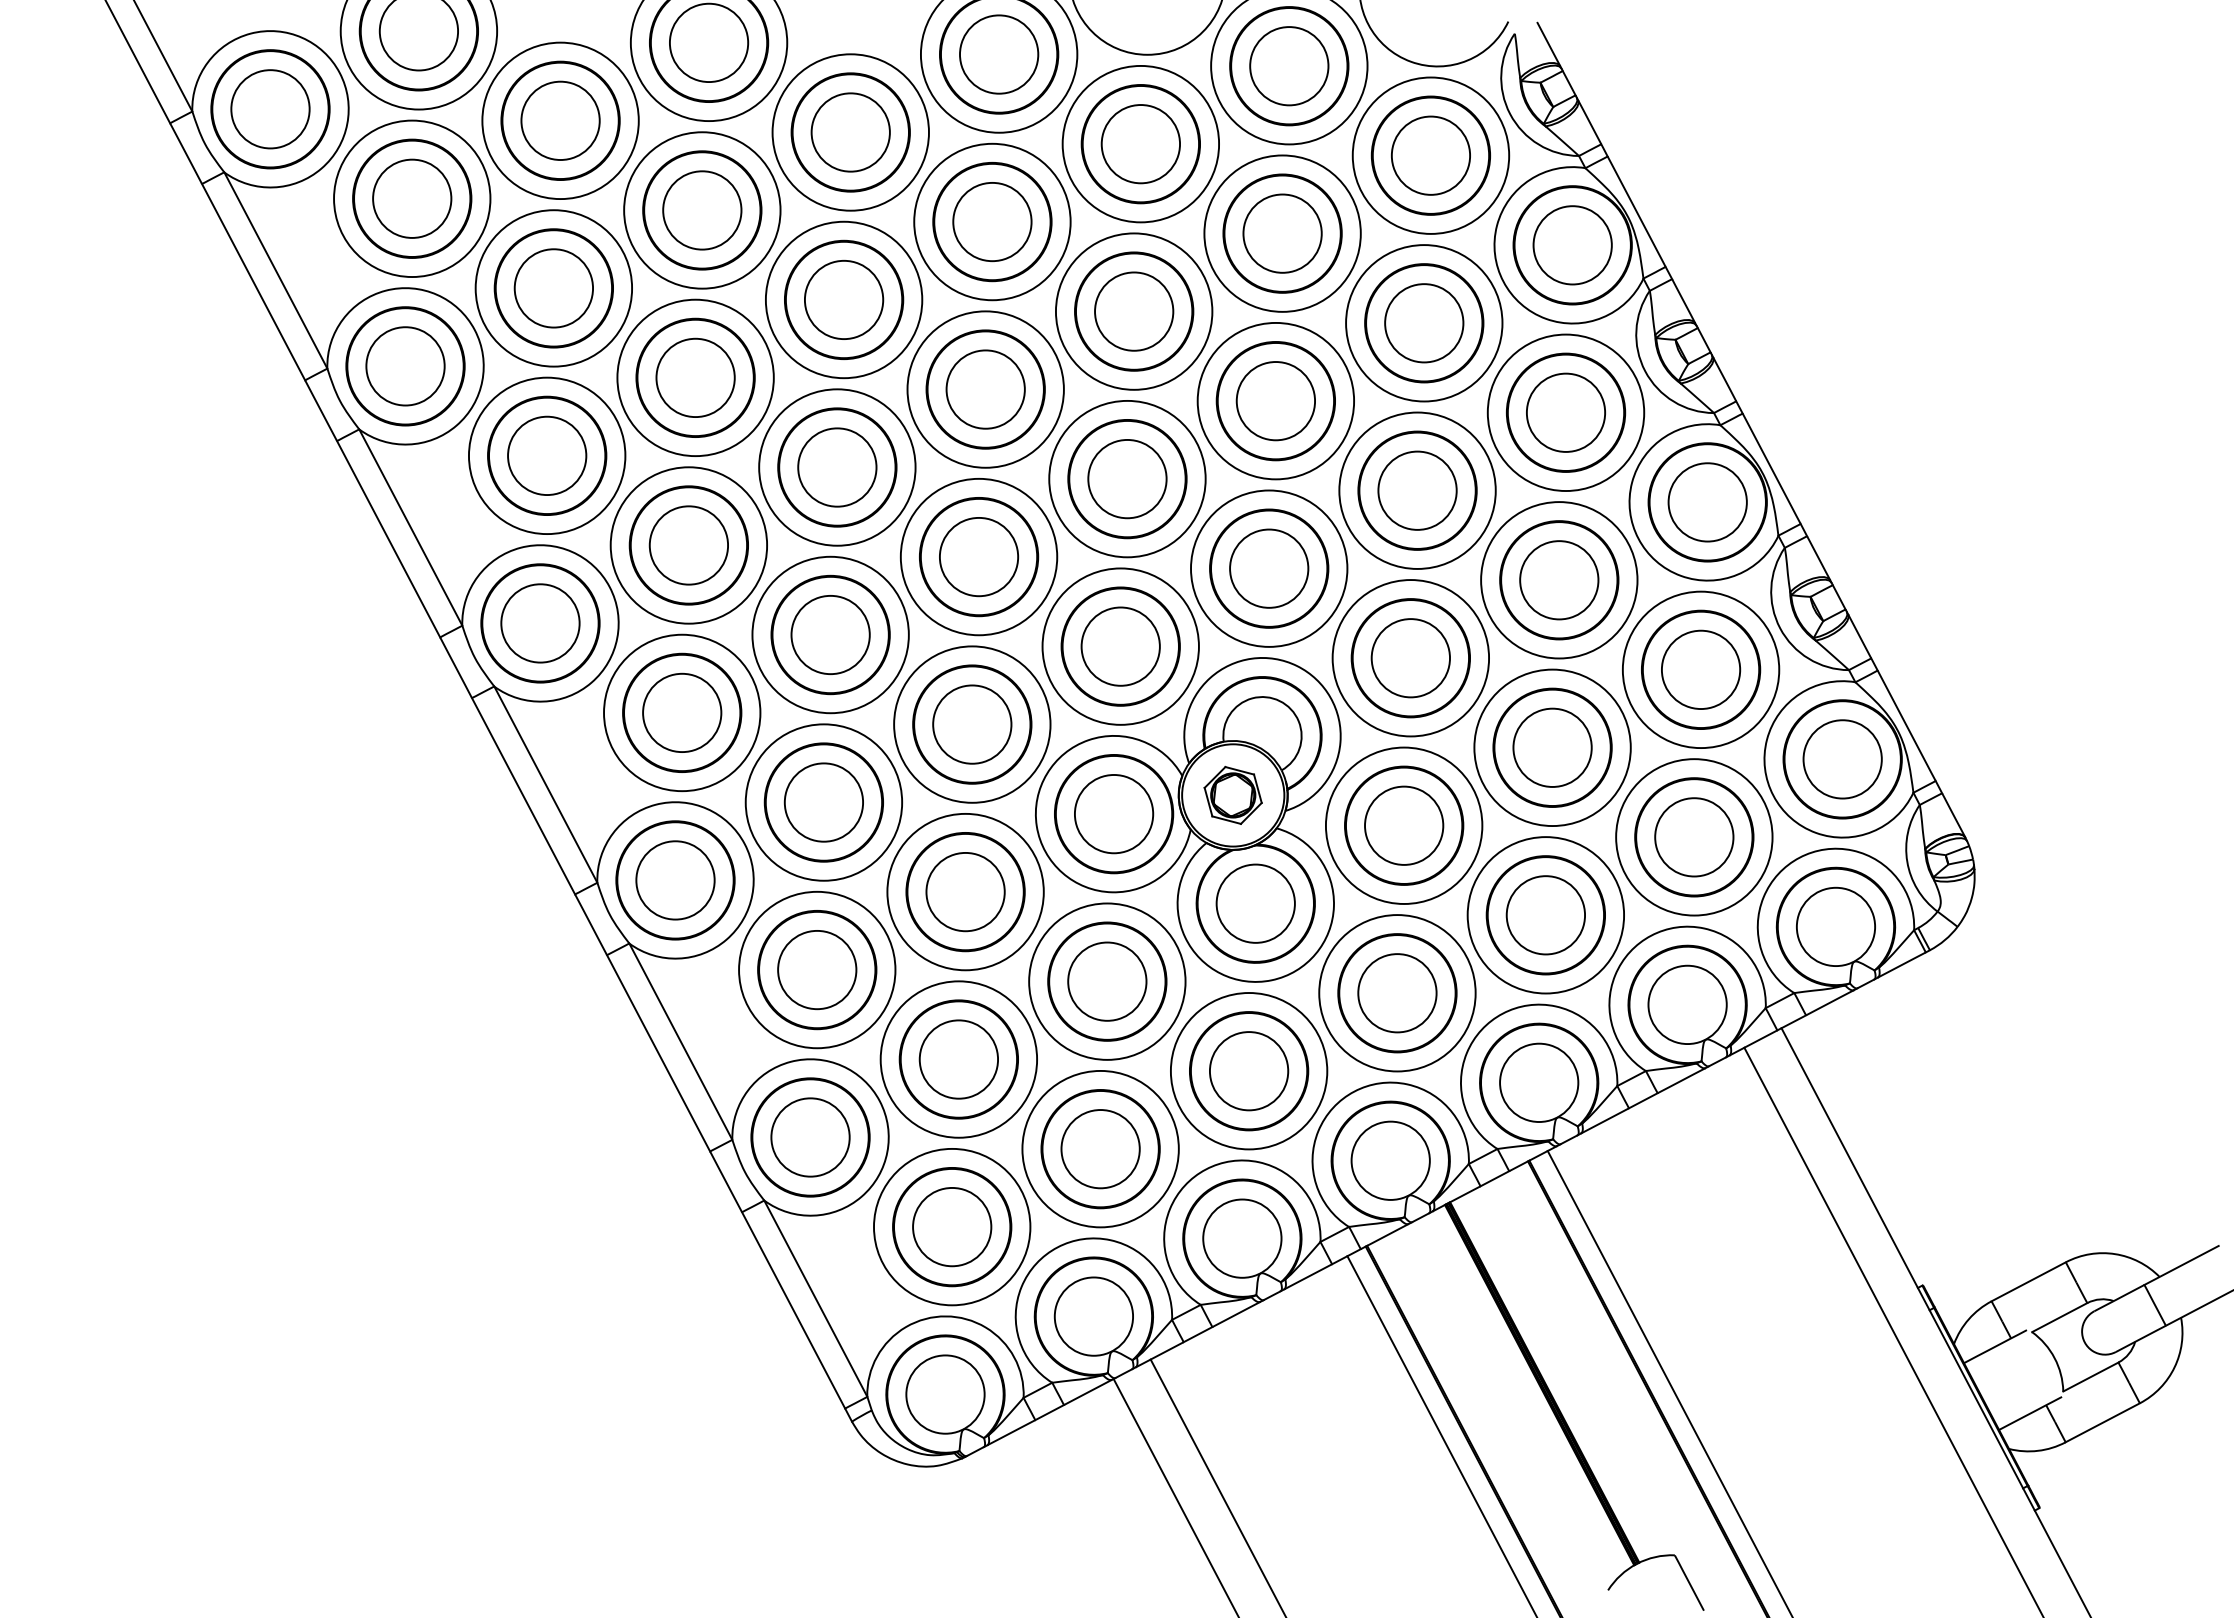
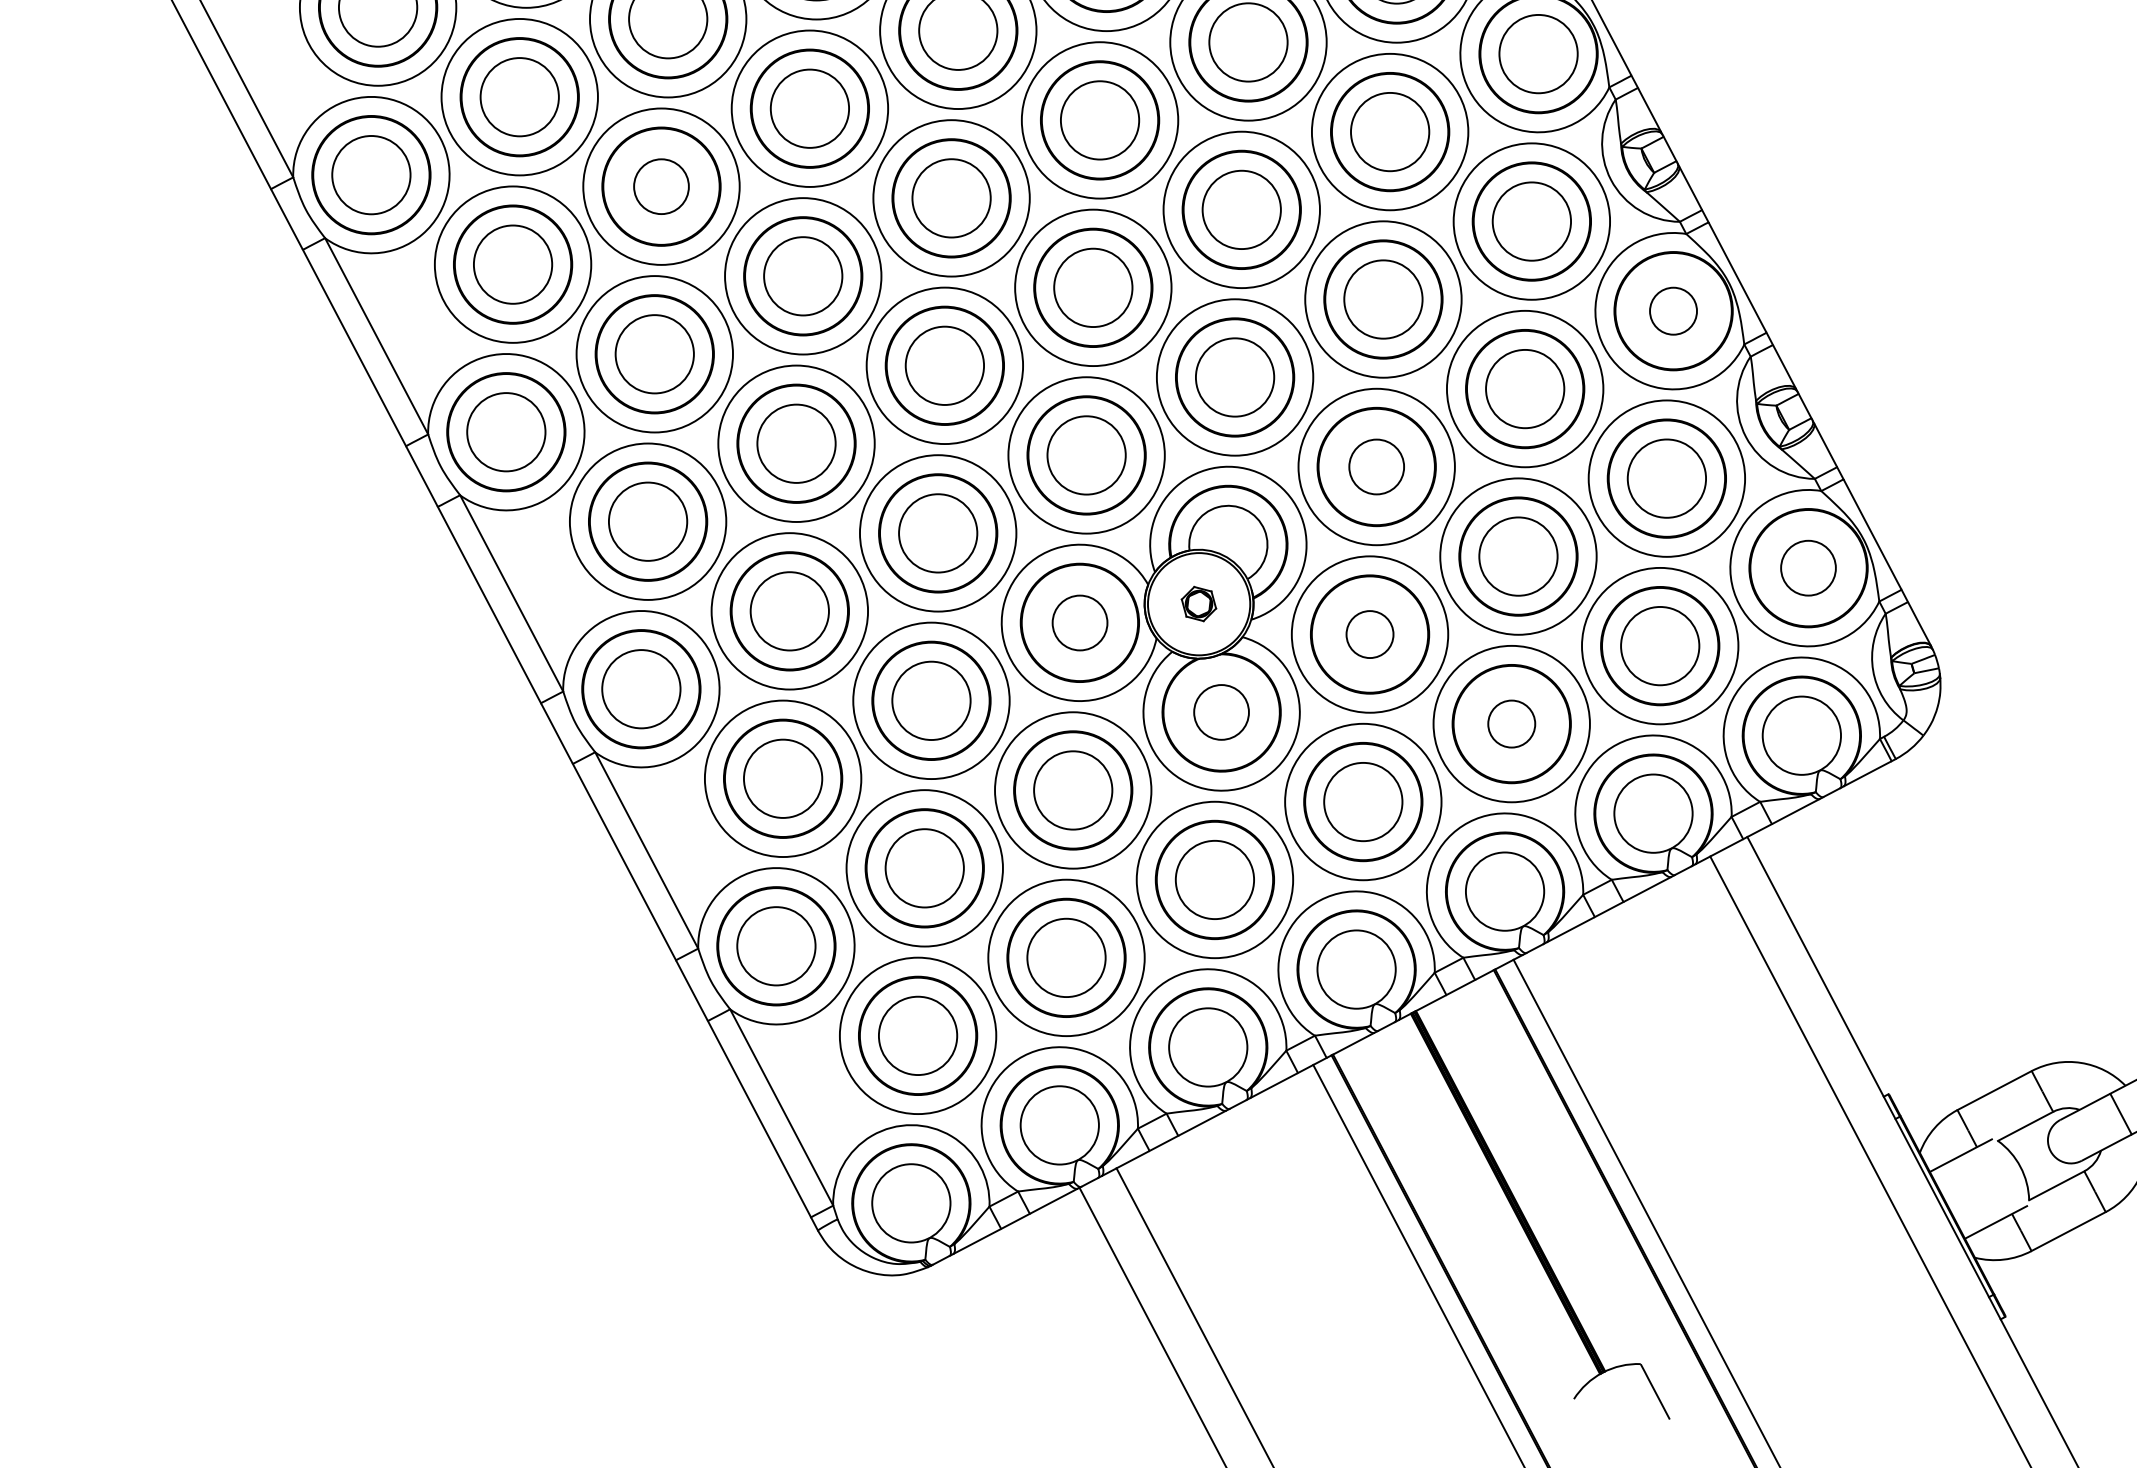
circle: (695, 377) -> (661, 186), size x0.7
circle: (1707, 502) -> (1673, 311), size x0.6
circle: (1410, 658) -> (1376, 467), size x0.7
circle: (1842, 759) -> (1808, 568), size x0.7
part: (1232, 794) -> (1198, 603), size x0.6
circle: (1114, 814) -> (1080, 623), size x0.7
circle: (1404, 825) -> (1370, 634), size x0.6
circle: (1255, 903) -> (1221, 712), size x0.7
circle: (1545, 915) -> (1511, 724), size x0.6

